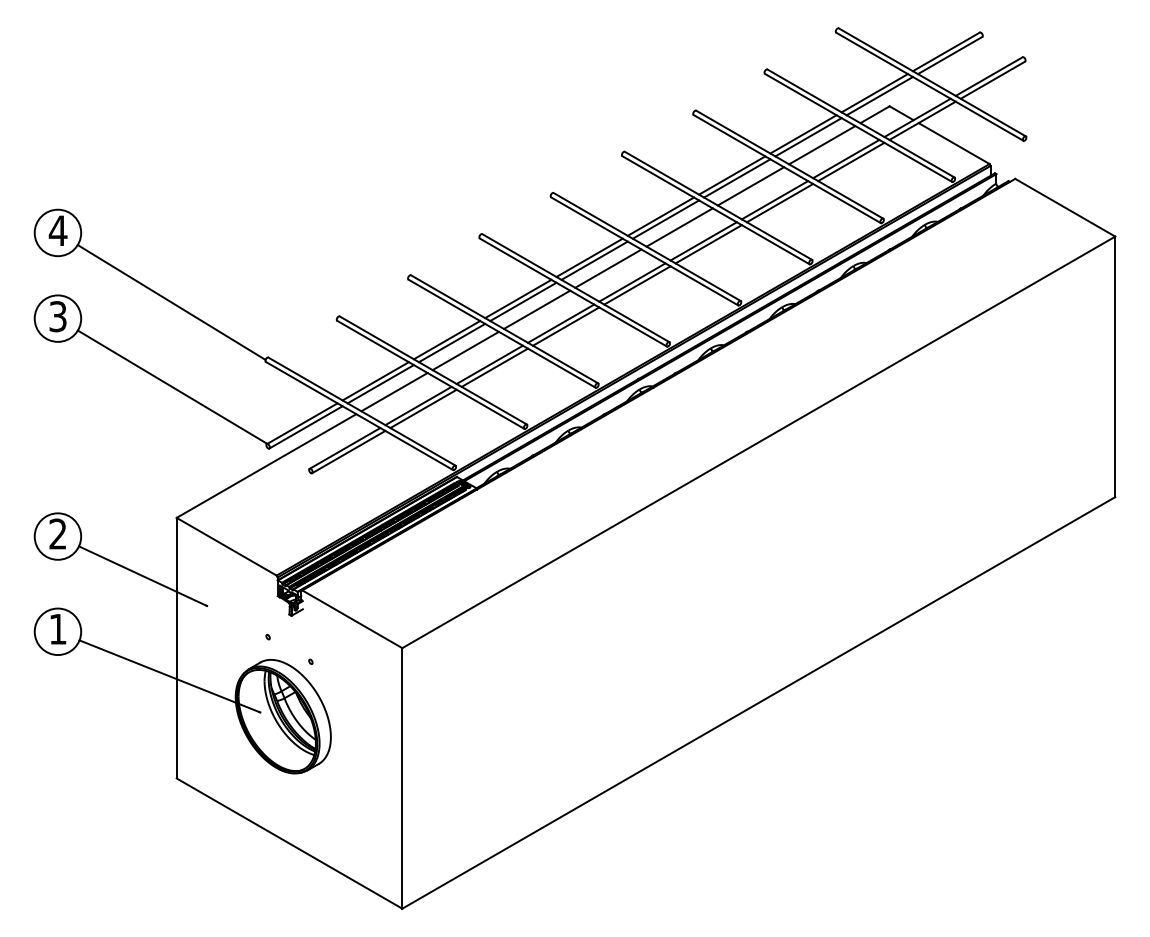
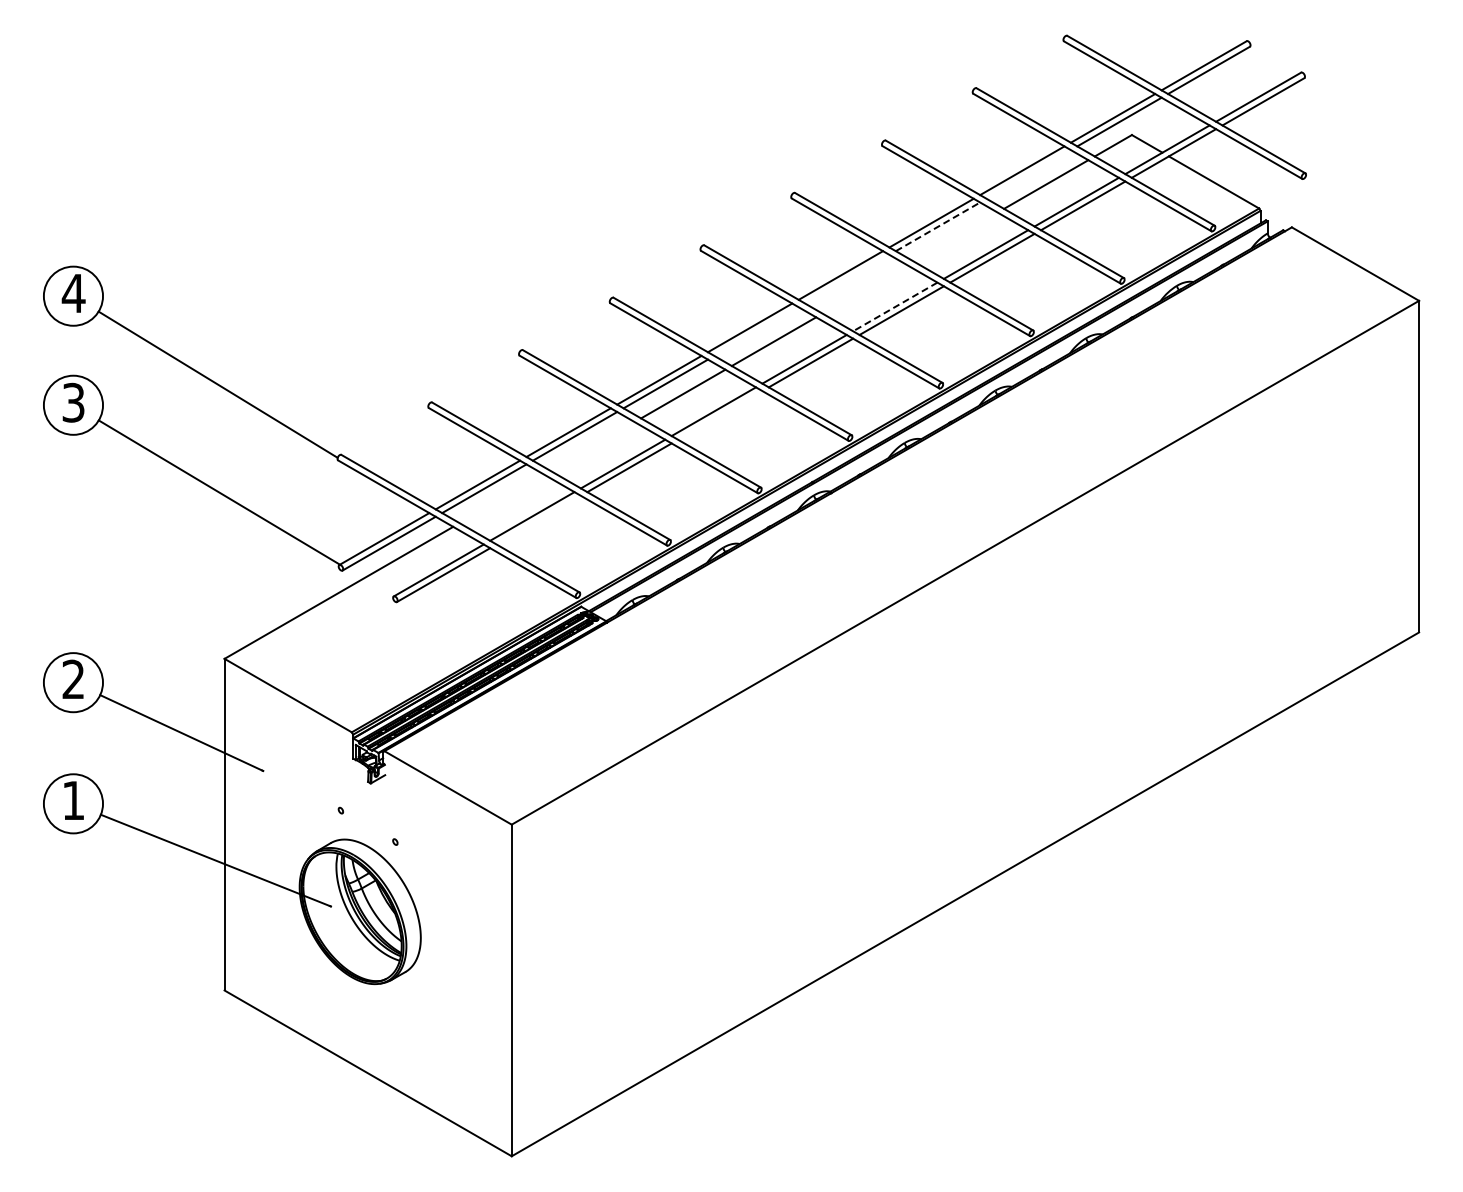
line: (808, 137) -> (1028, 174), removed
line: (737, 178) -> (938, 226), solid -> dashed
line: (750, 186) -> (955, 236), removed
line: (666, 219) -> (847, 278), removed
line: (679, 226) -> (864, 288), removed
line: (703, 241) -> (895, 306), solid -> dashed
line: (594, 260) -> (756, 331), removed
line: (566, 326) -> (720, 415), removed
line: (465, 351) -> (592, 446), removed
line: (394, 391) -> (501, 498), removed
line: (423, 408) -> (538, 519), removed

